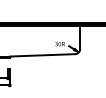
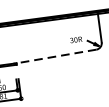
line: (42, 55) -> (56, 56), solid -> dashed

